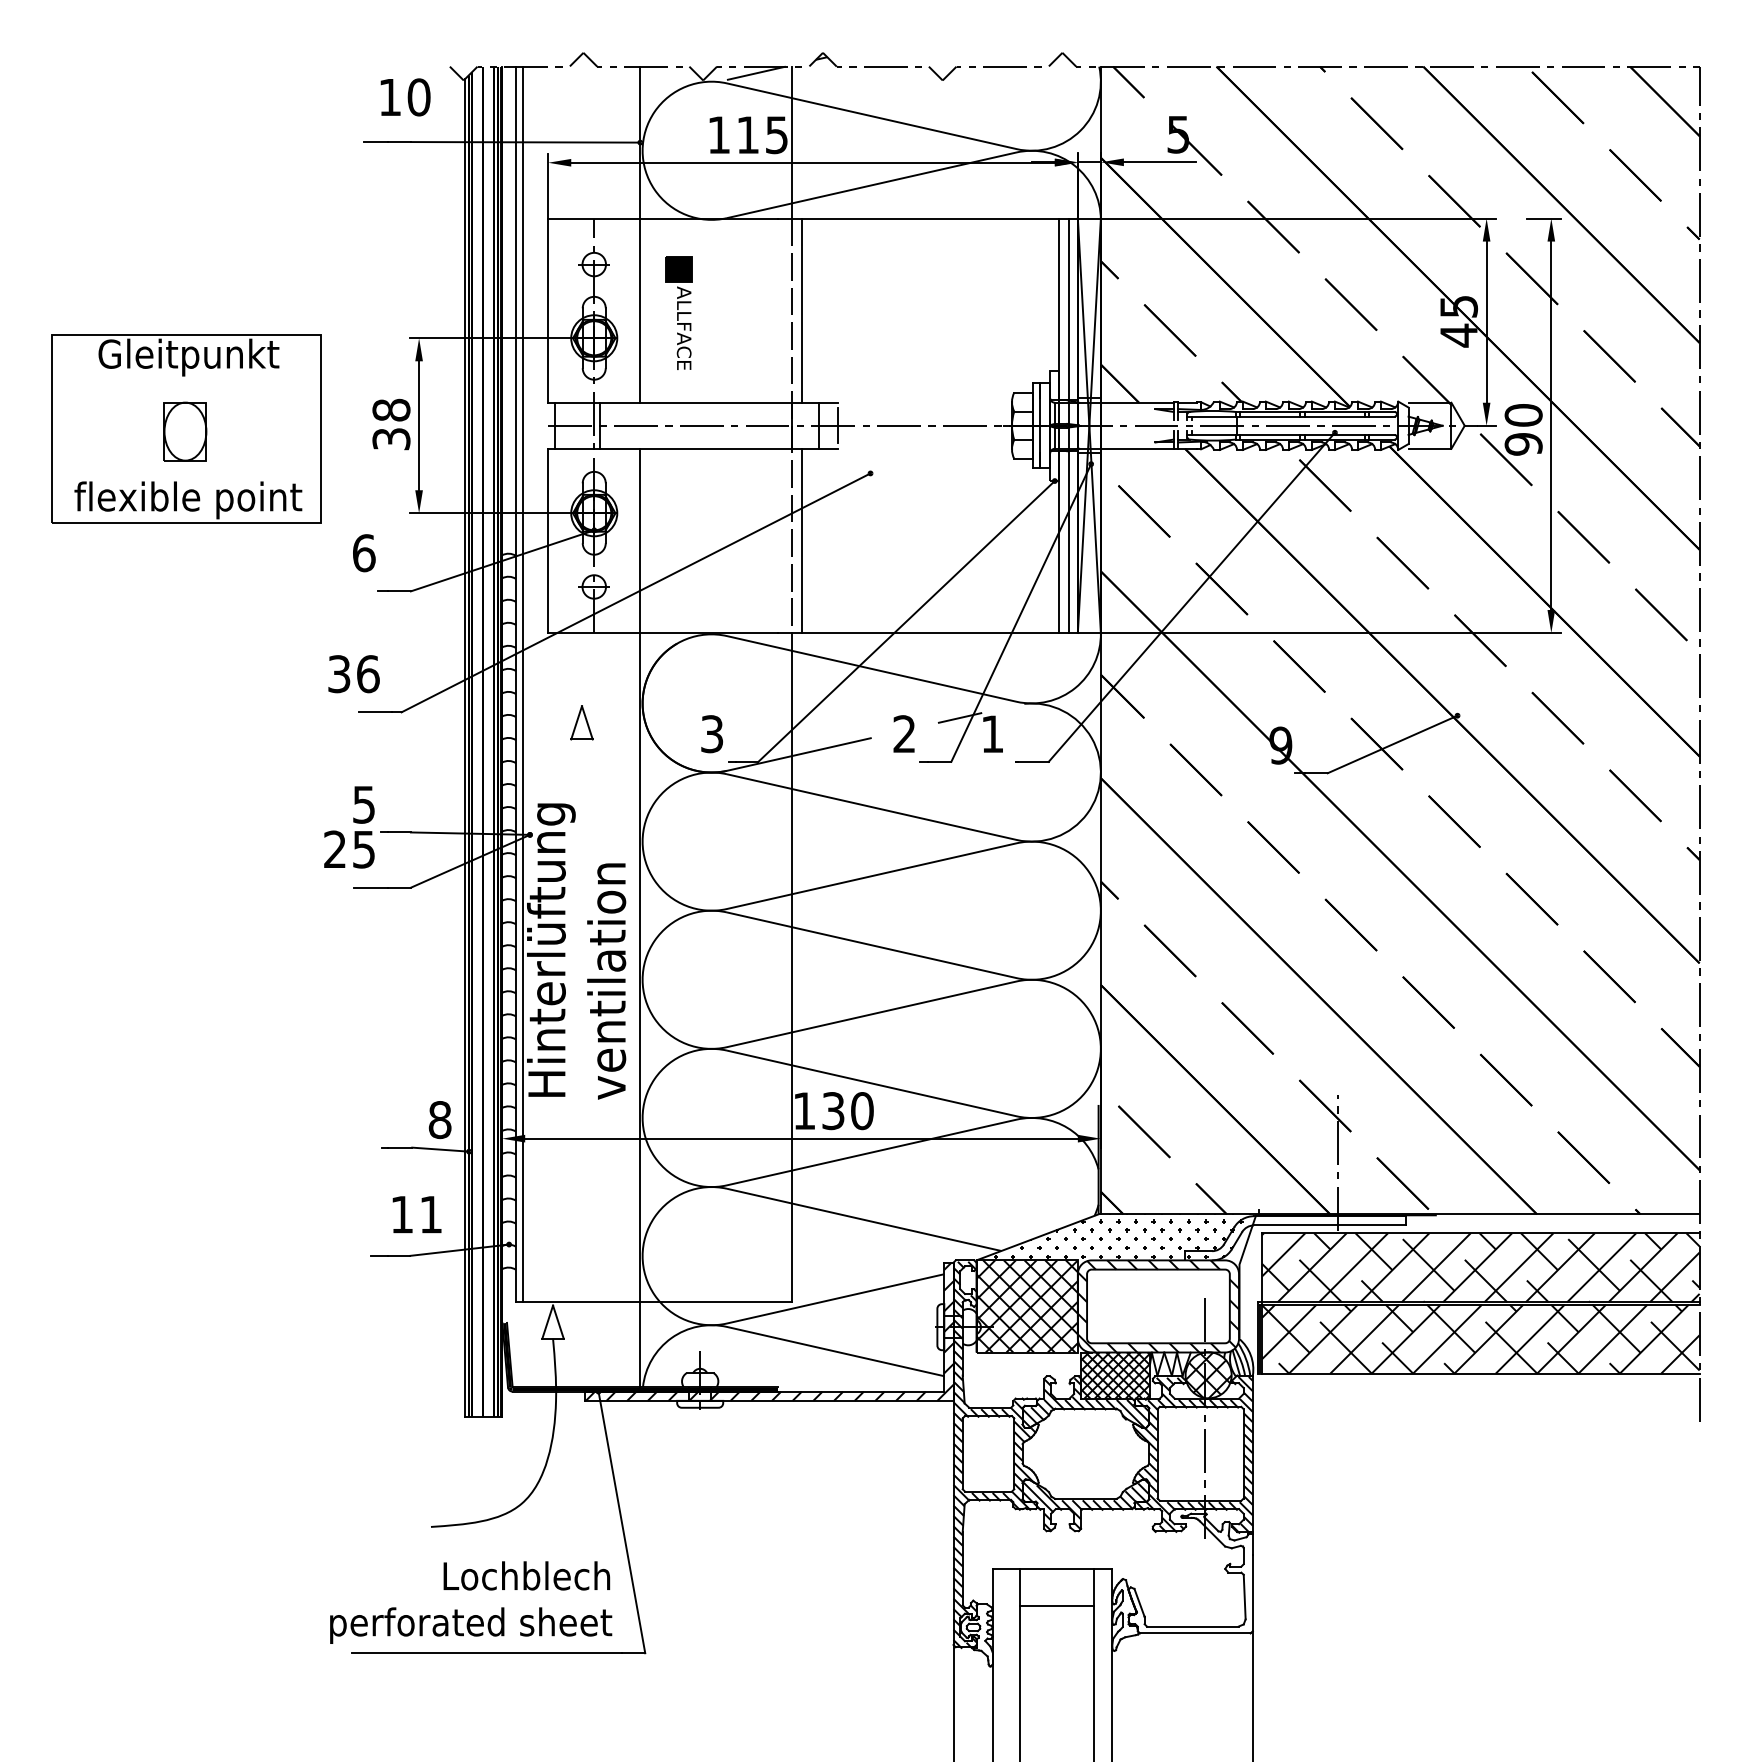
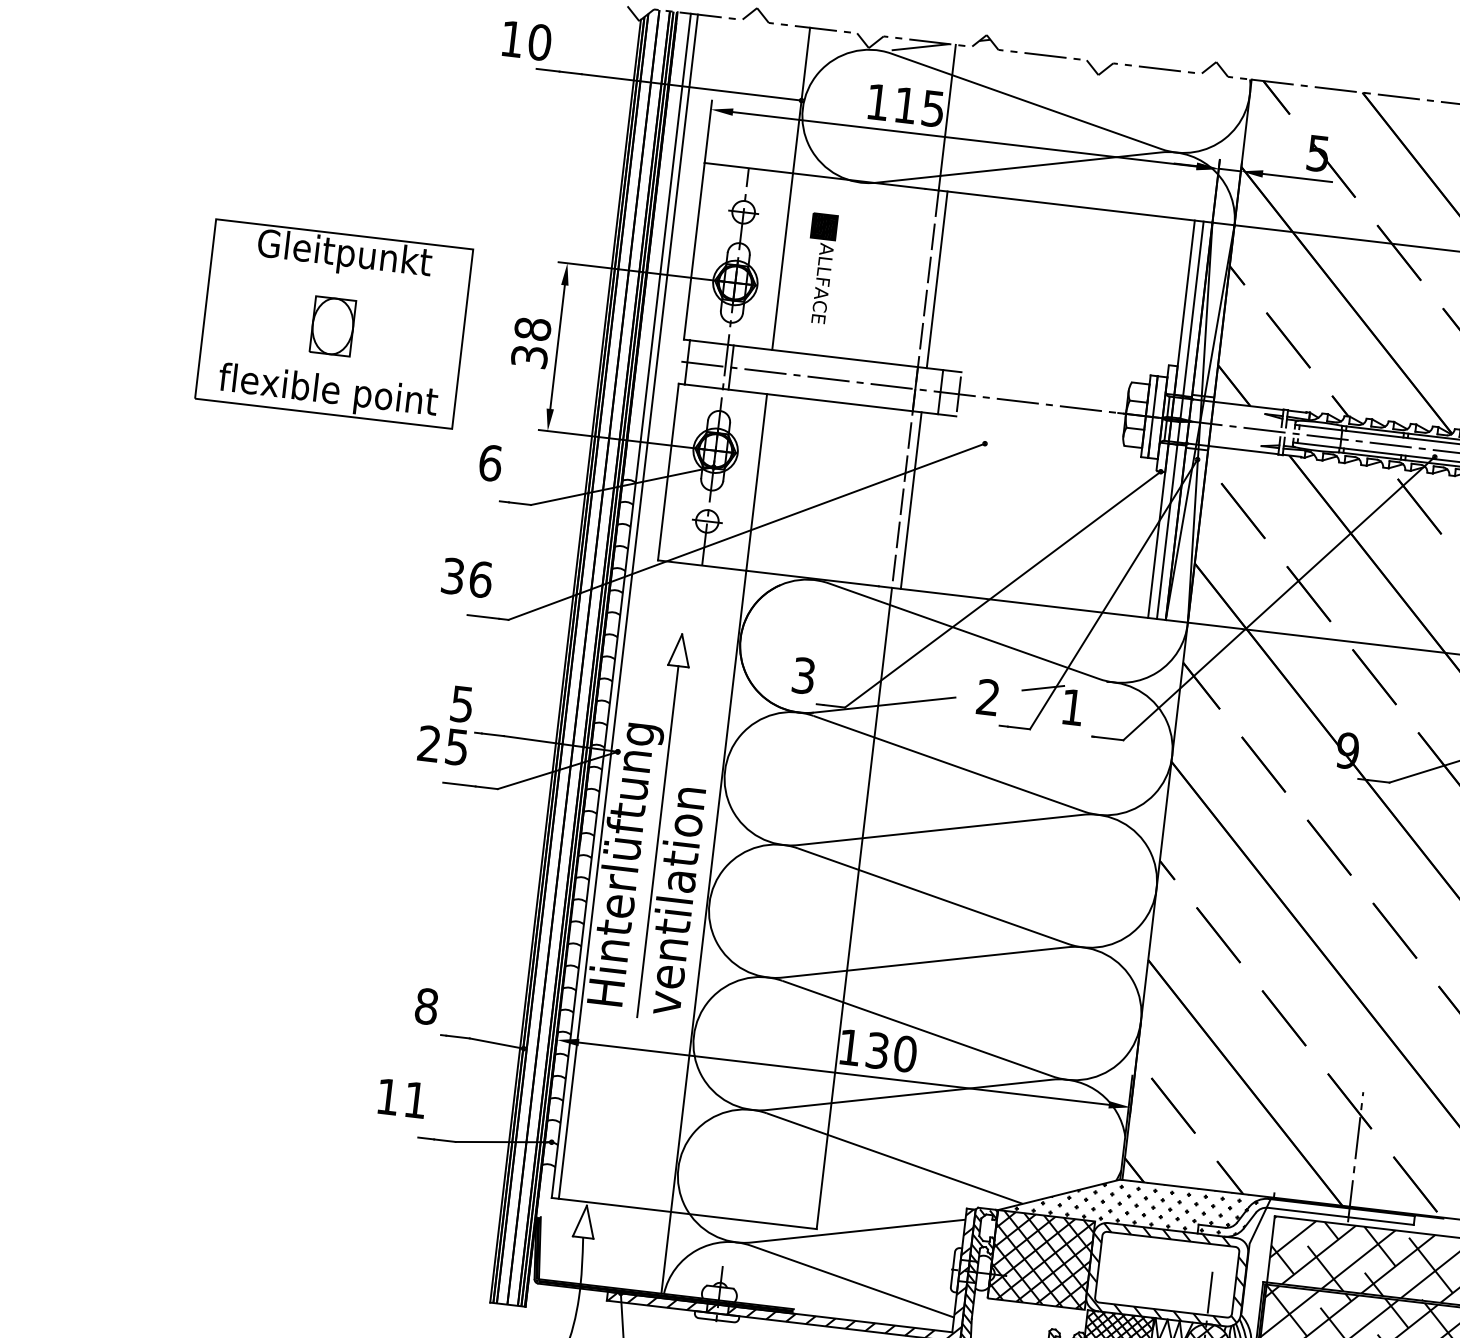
text: (405, 97) -> (526, 41), moved
line: (582, 922) -> (658, 841), added
text: (439, 1120) -> (426, 1006), moved
text: (416, 1214) -> (401, 1098), moved

